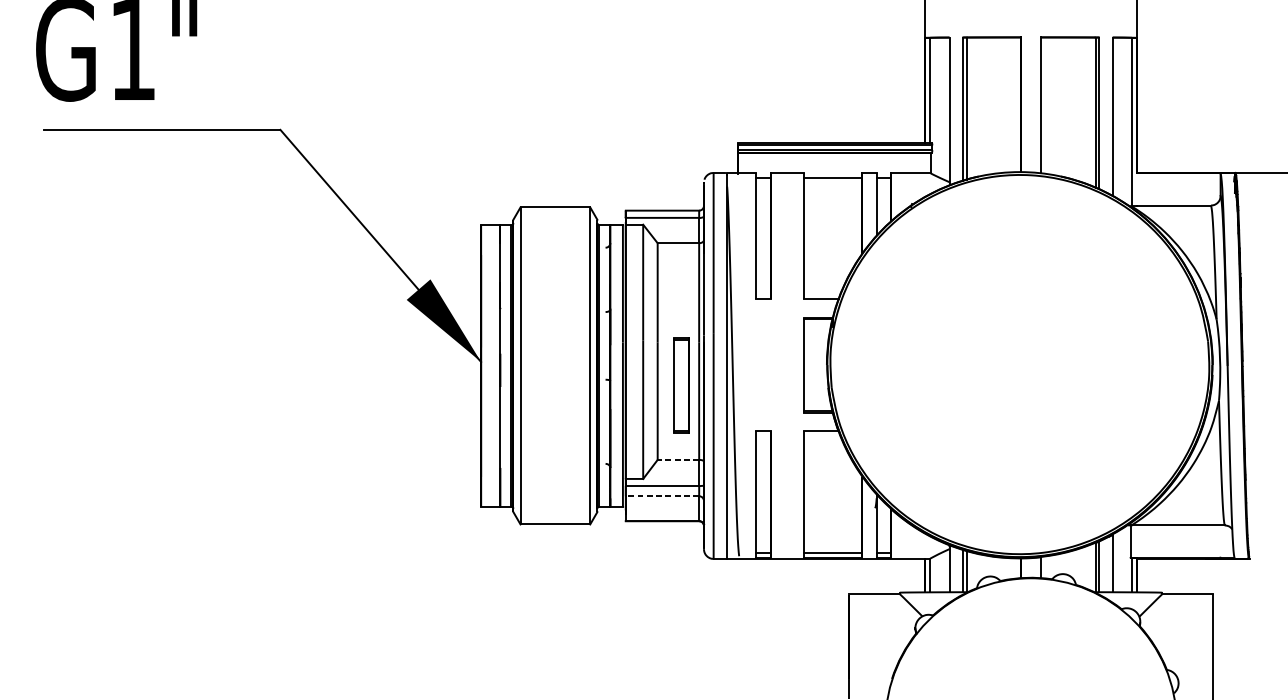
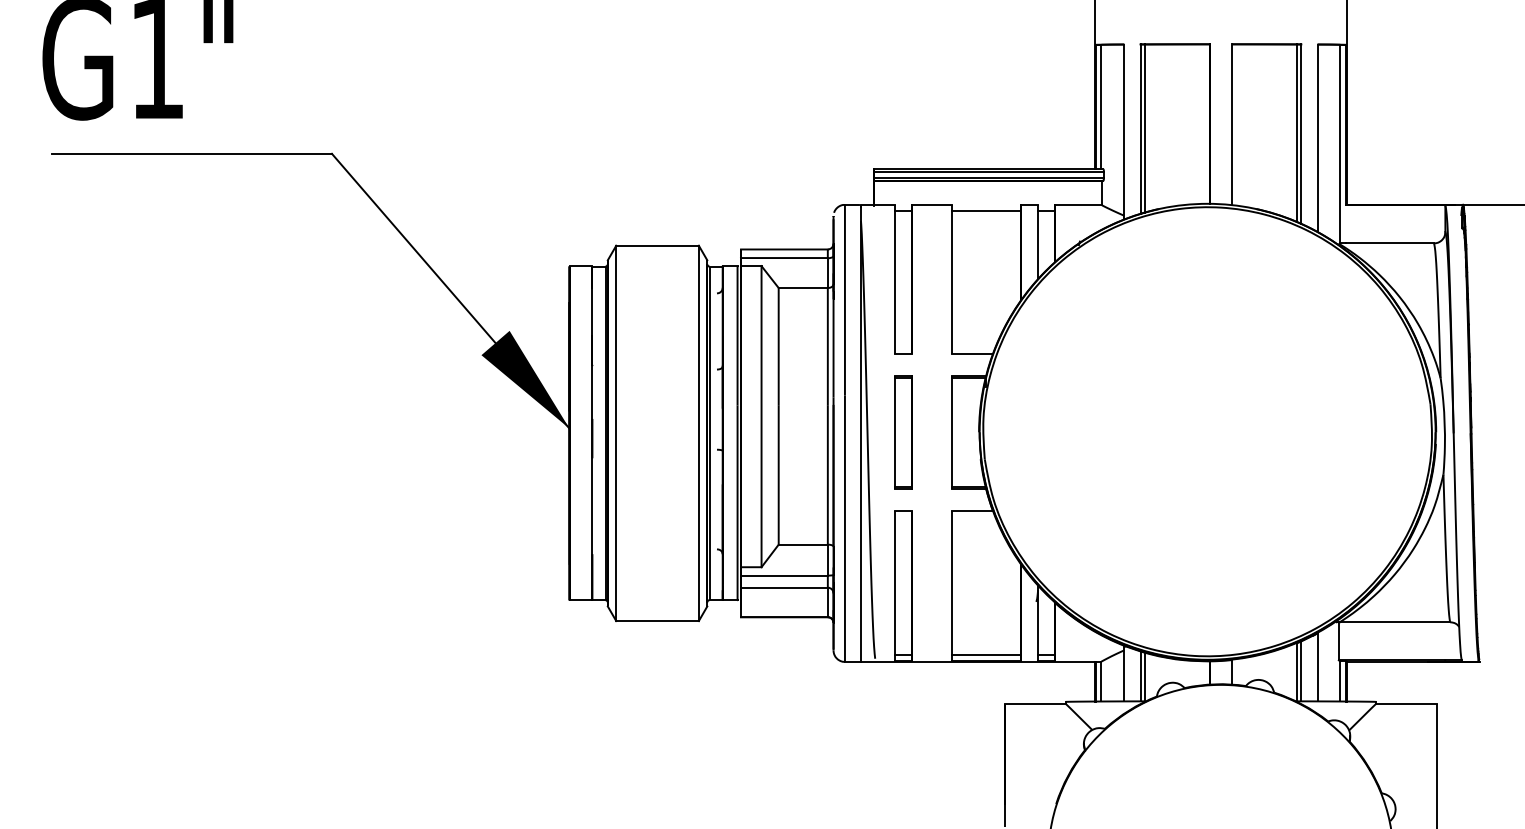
part: (681, 385) -> (903, 432), moved
line: (678, 459) -> (803, 544), dashed -> solid
line: (661, 496) -> (783, 587), dashed -> solid

